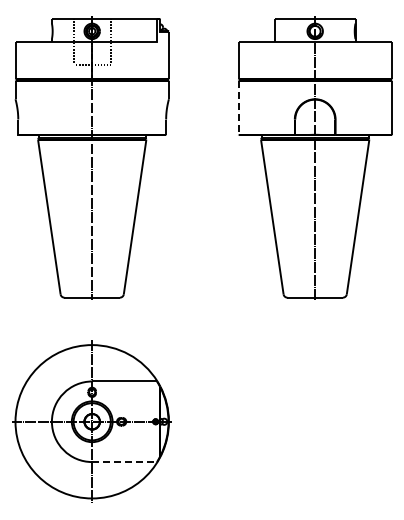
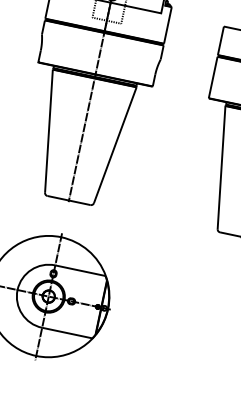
line: (238, 107) -> (213, 77), dashed -> solid
line: (125, 462) -> (67, 333), dashed -> solid

